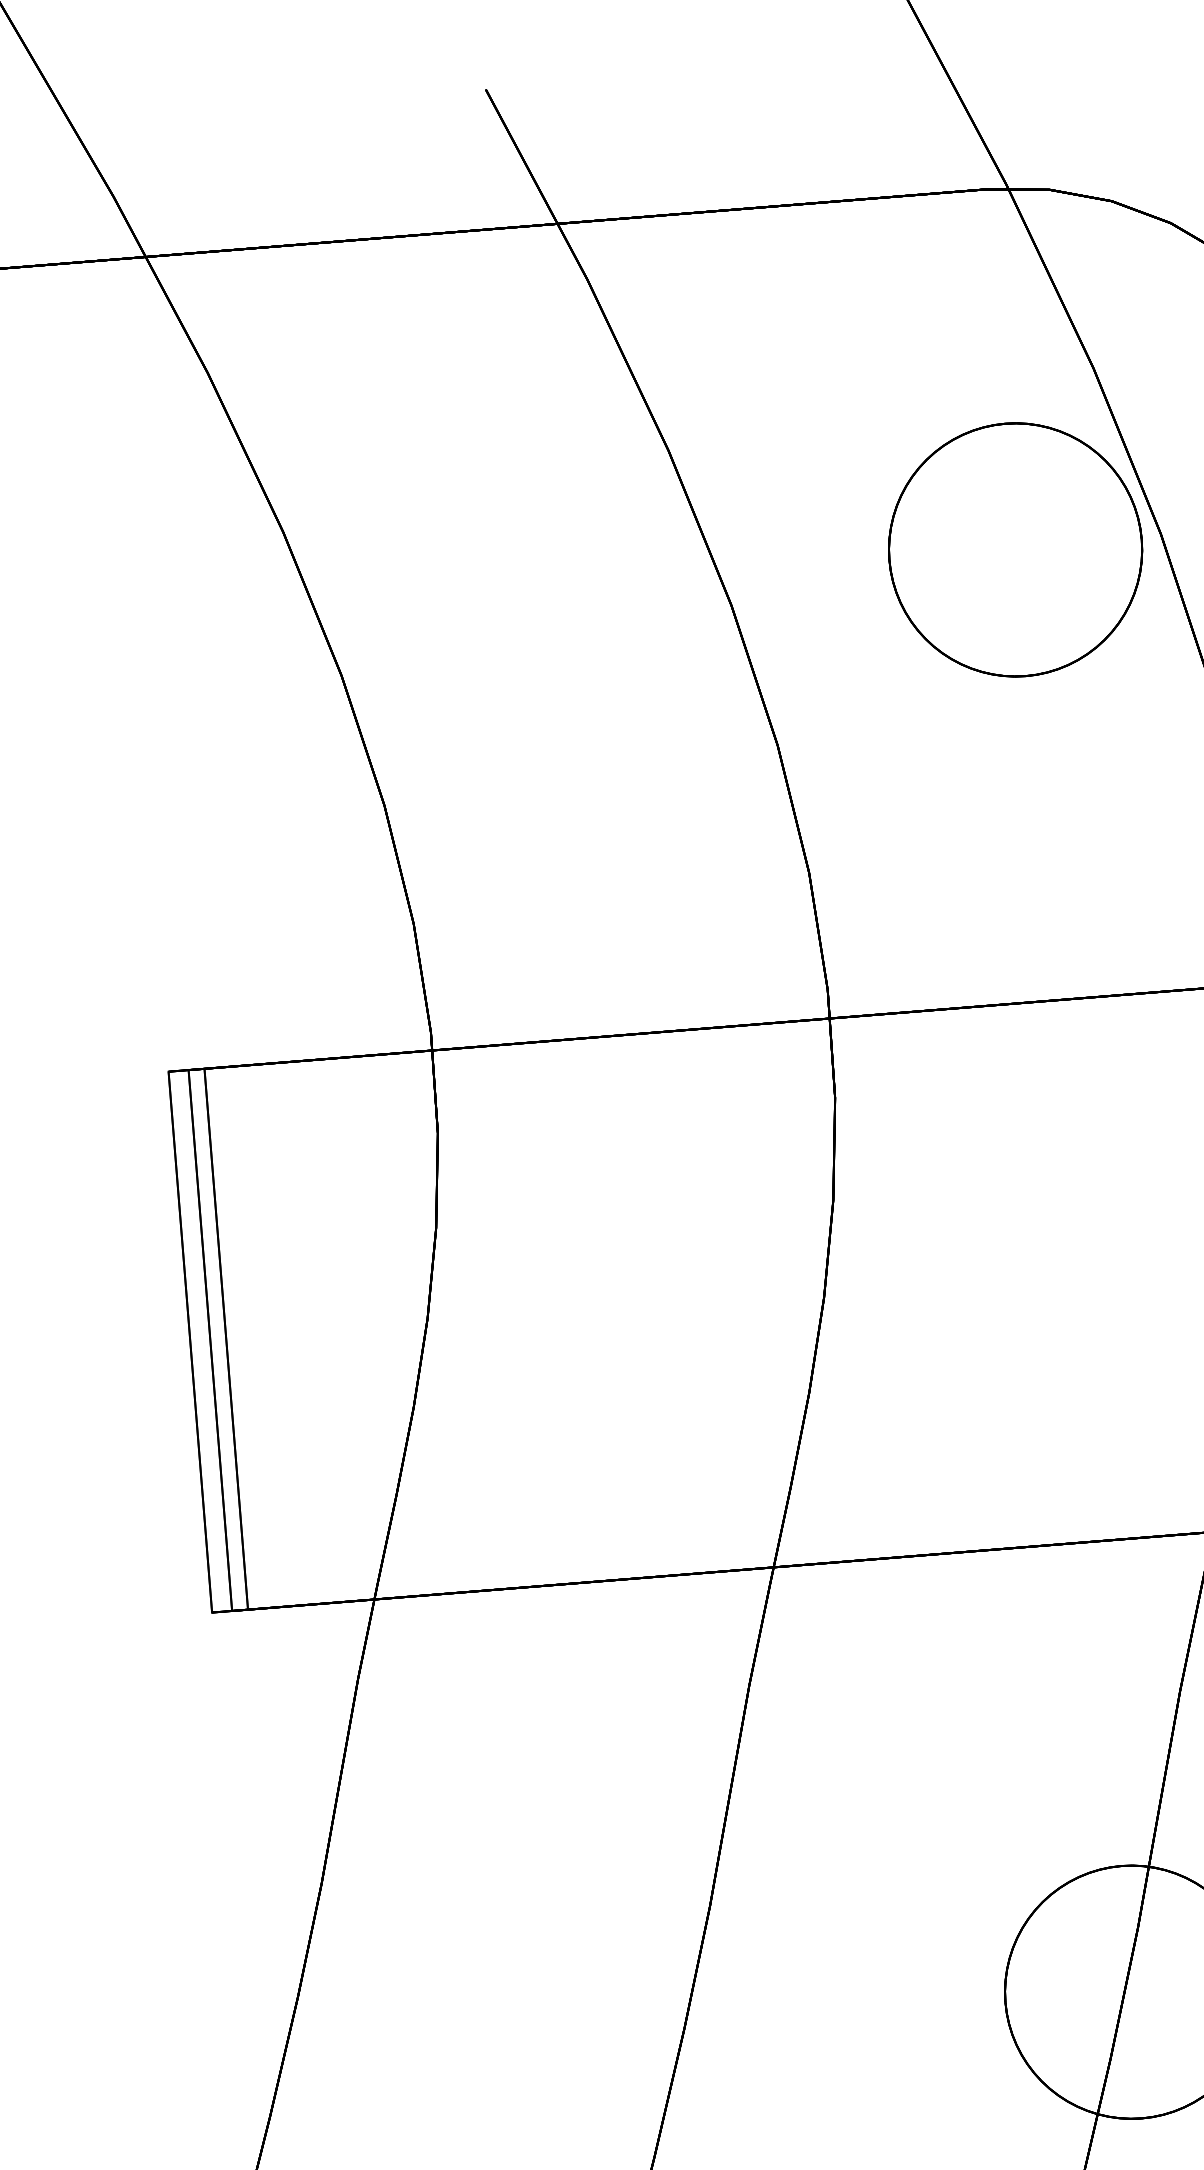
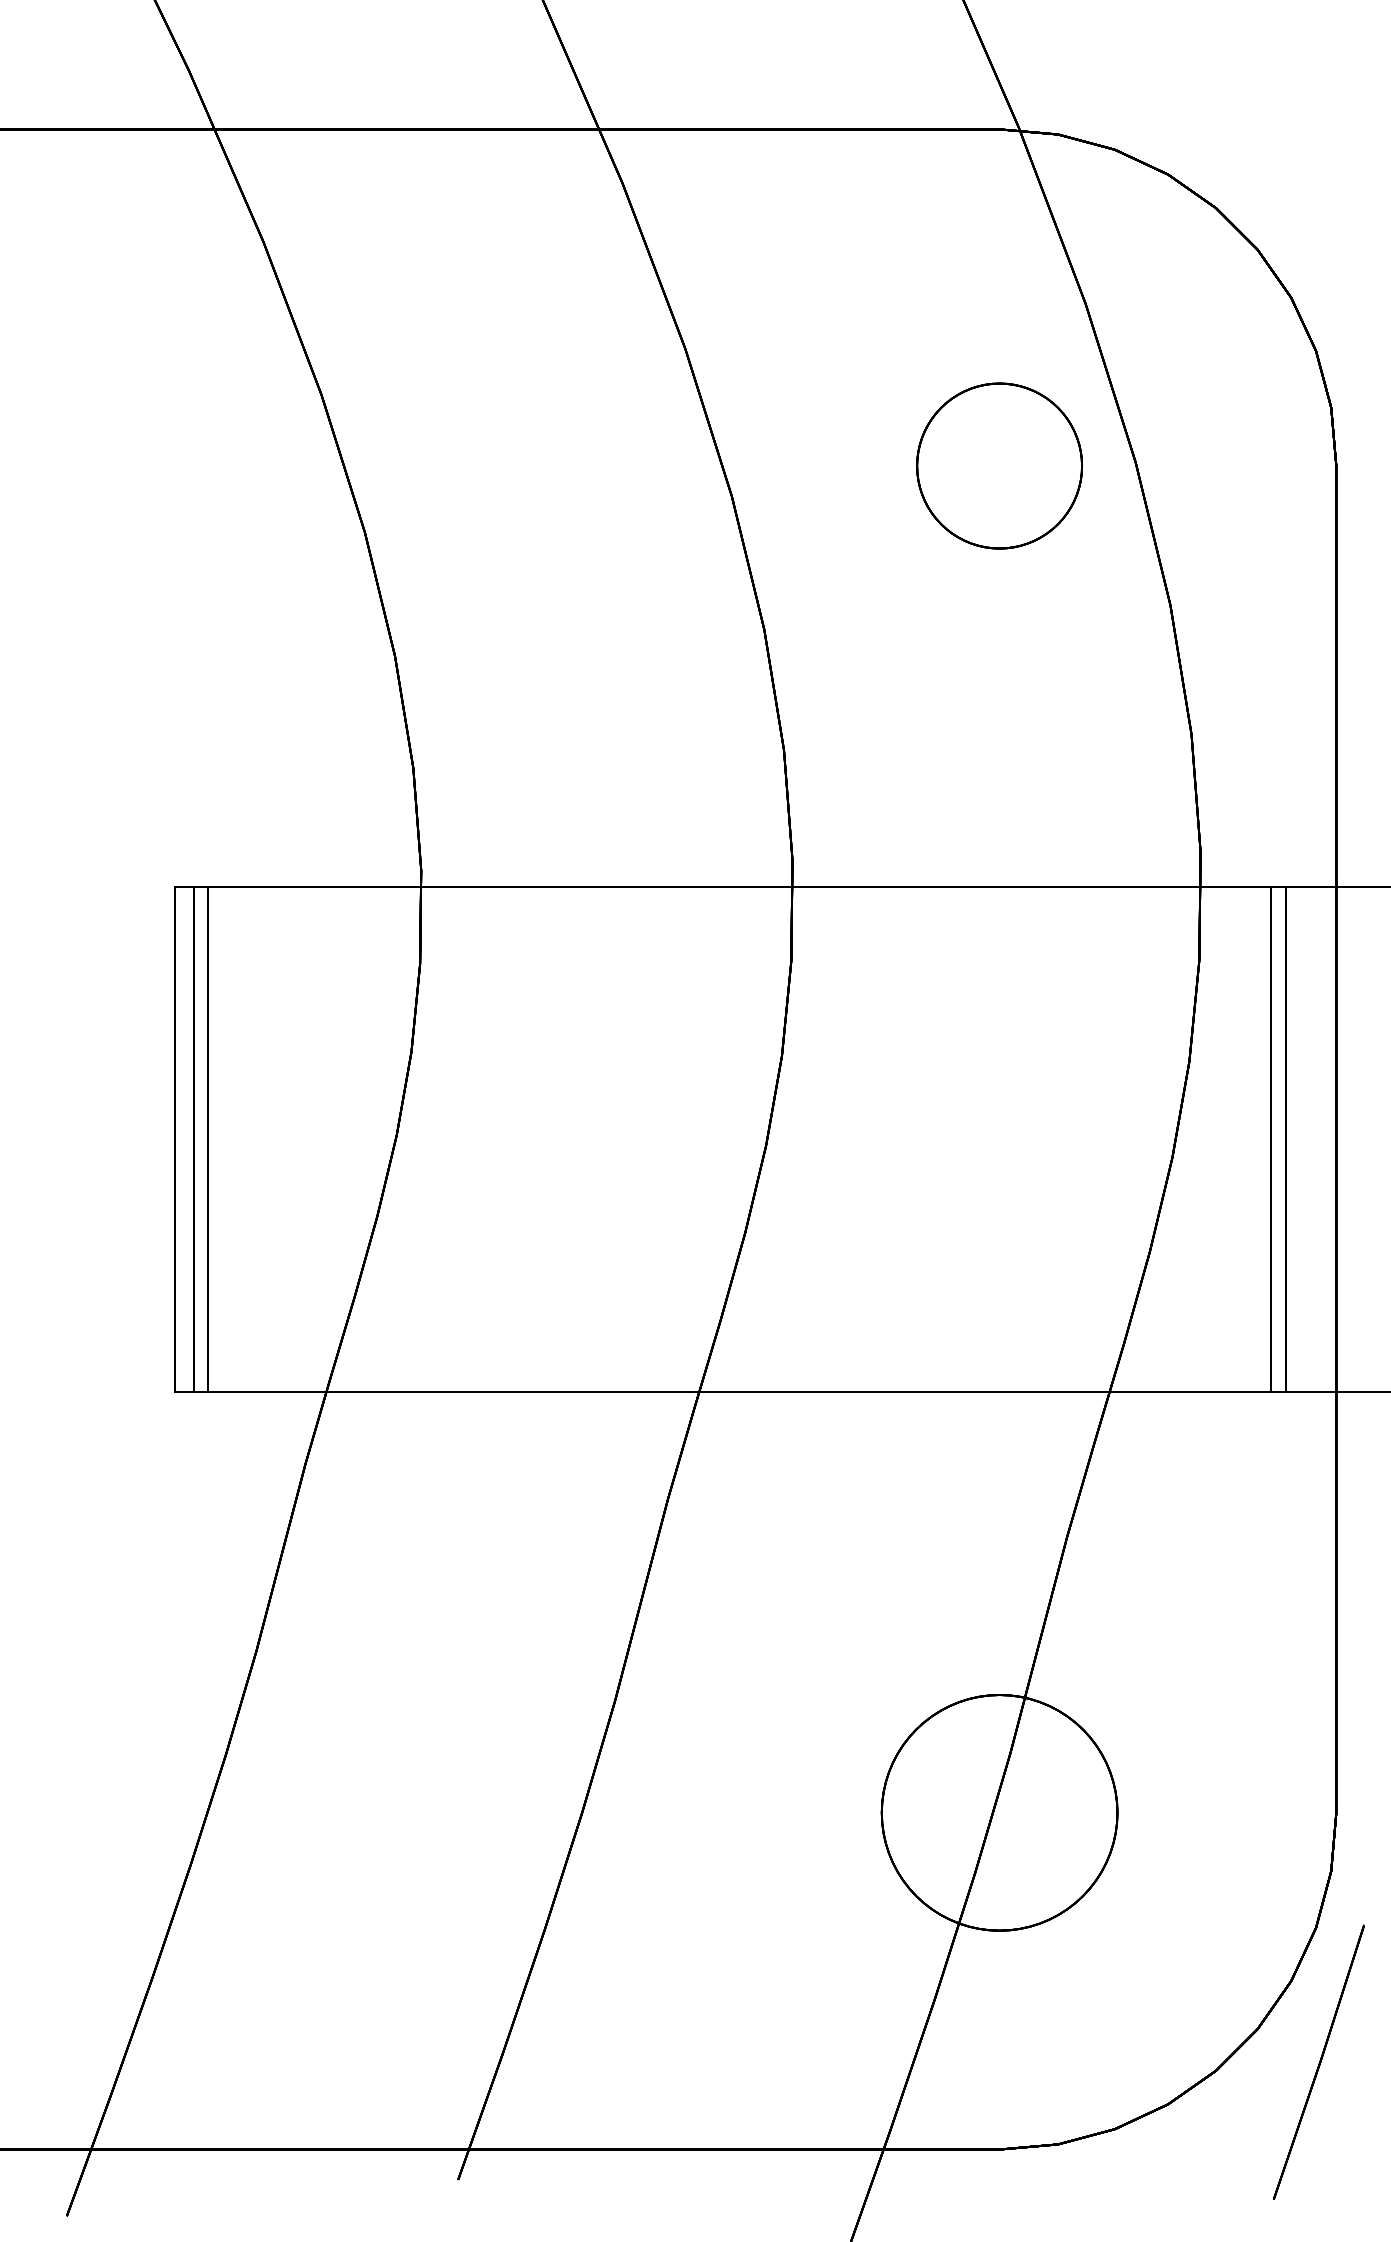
part: (1015, 549) -> (999, 465), size x0.7

